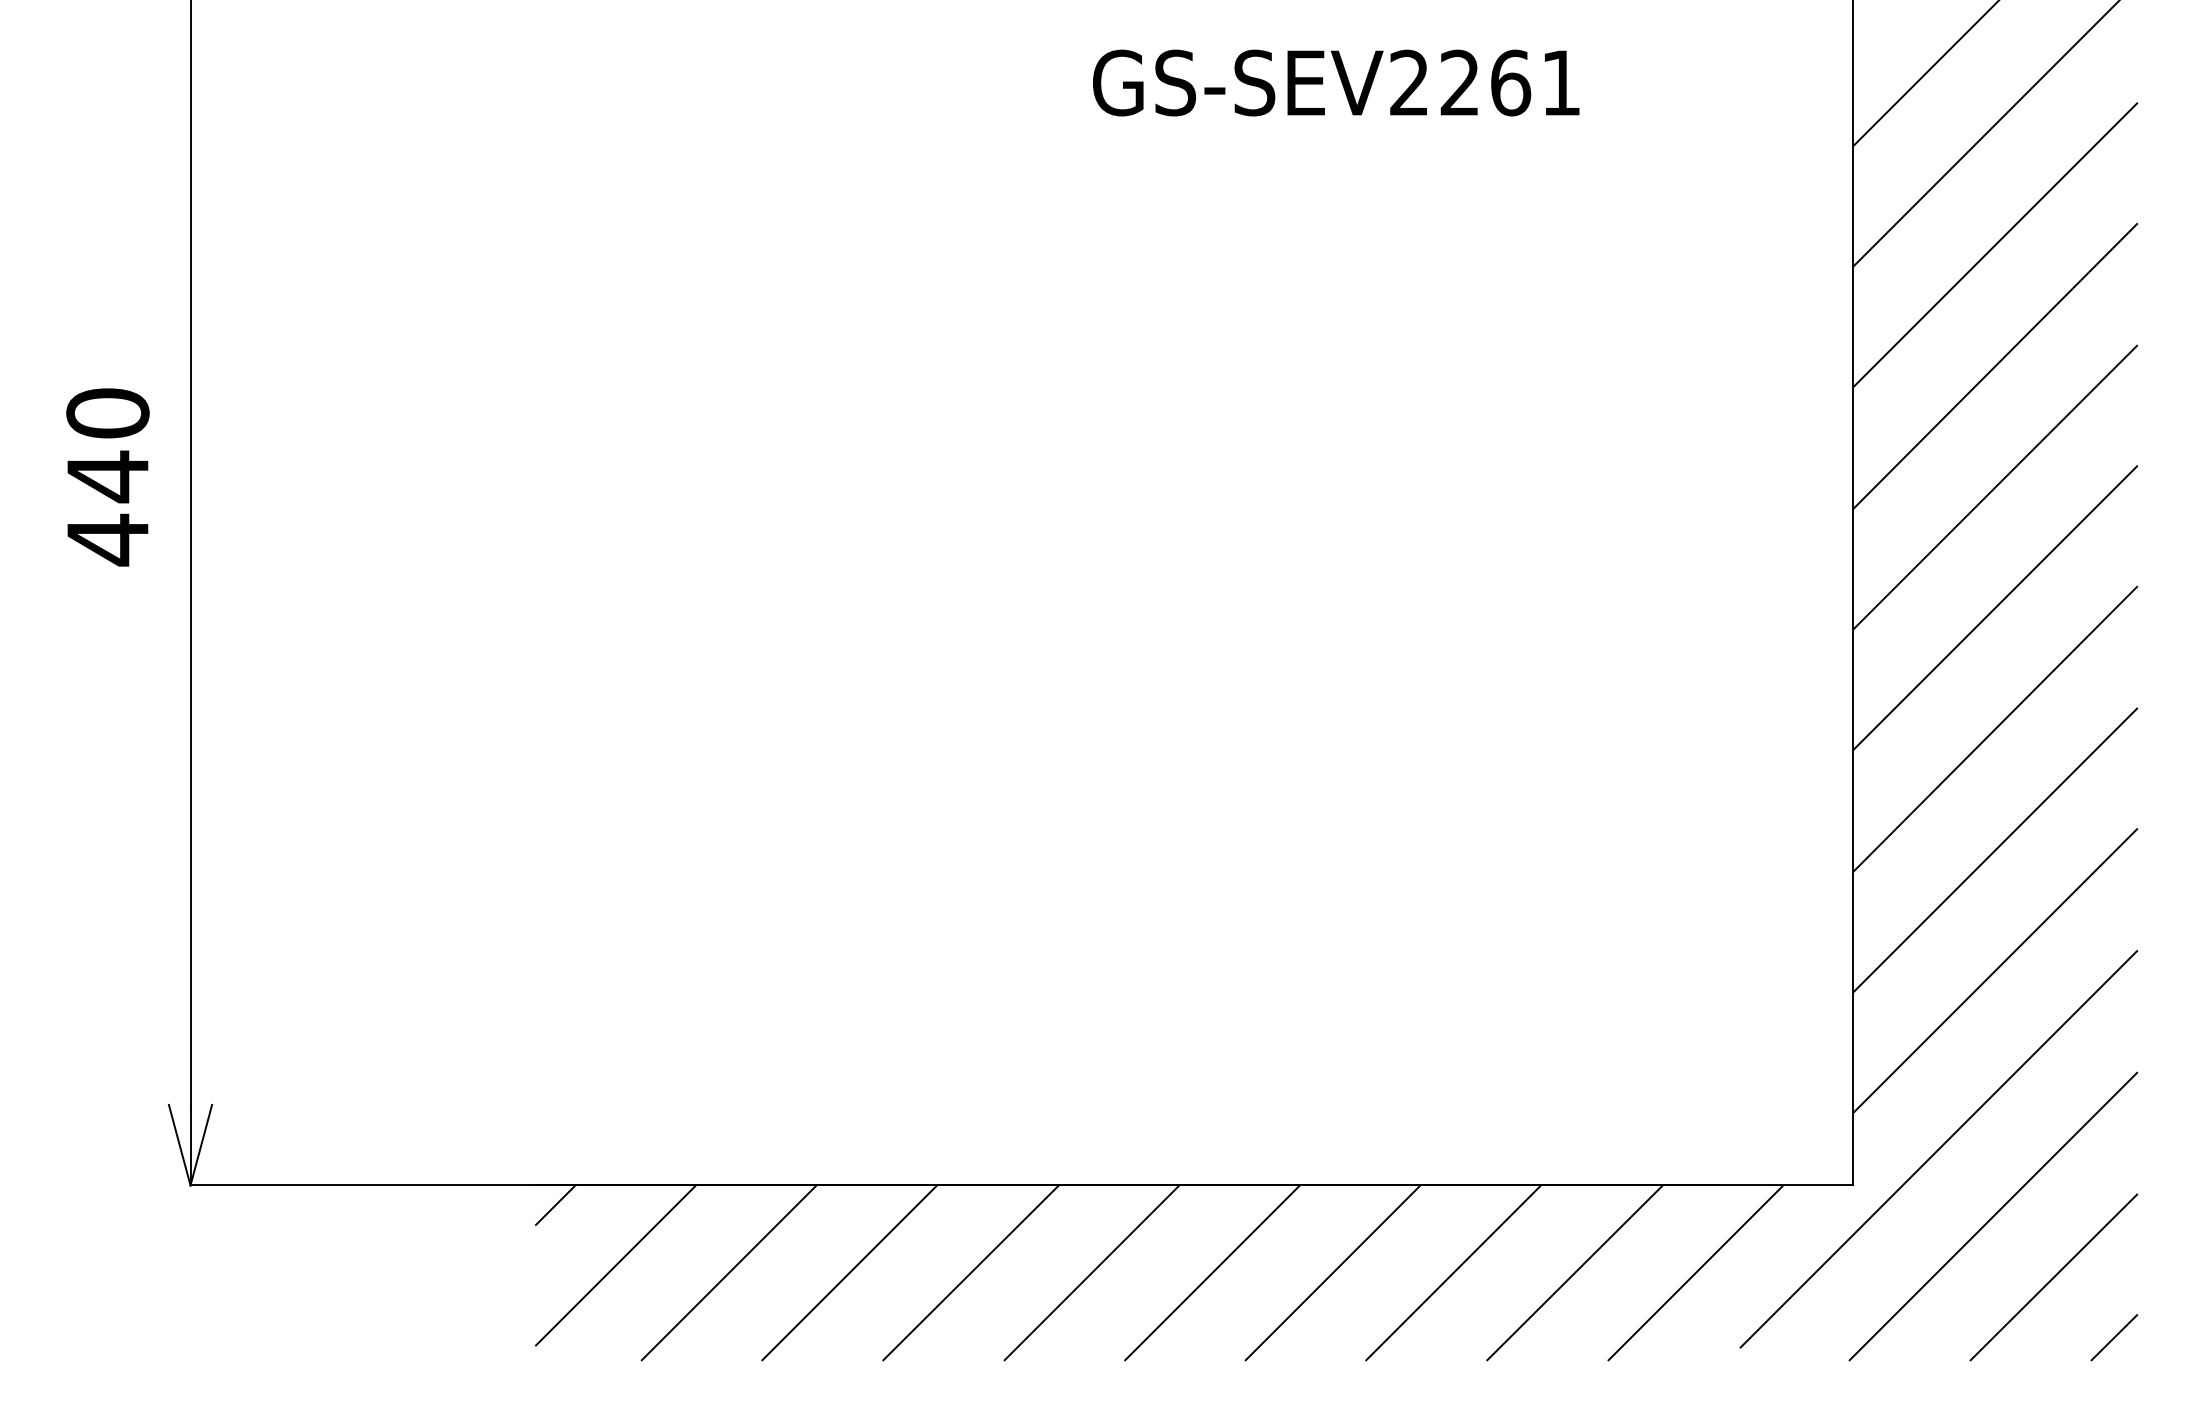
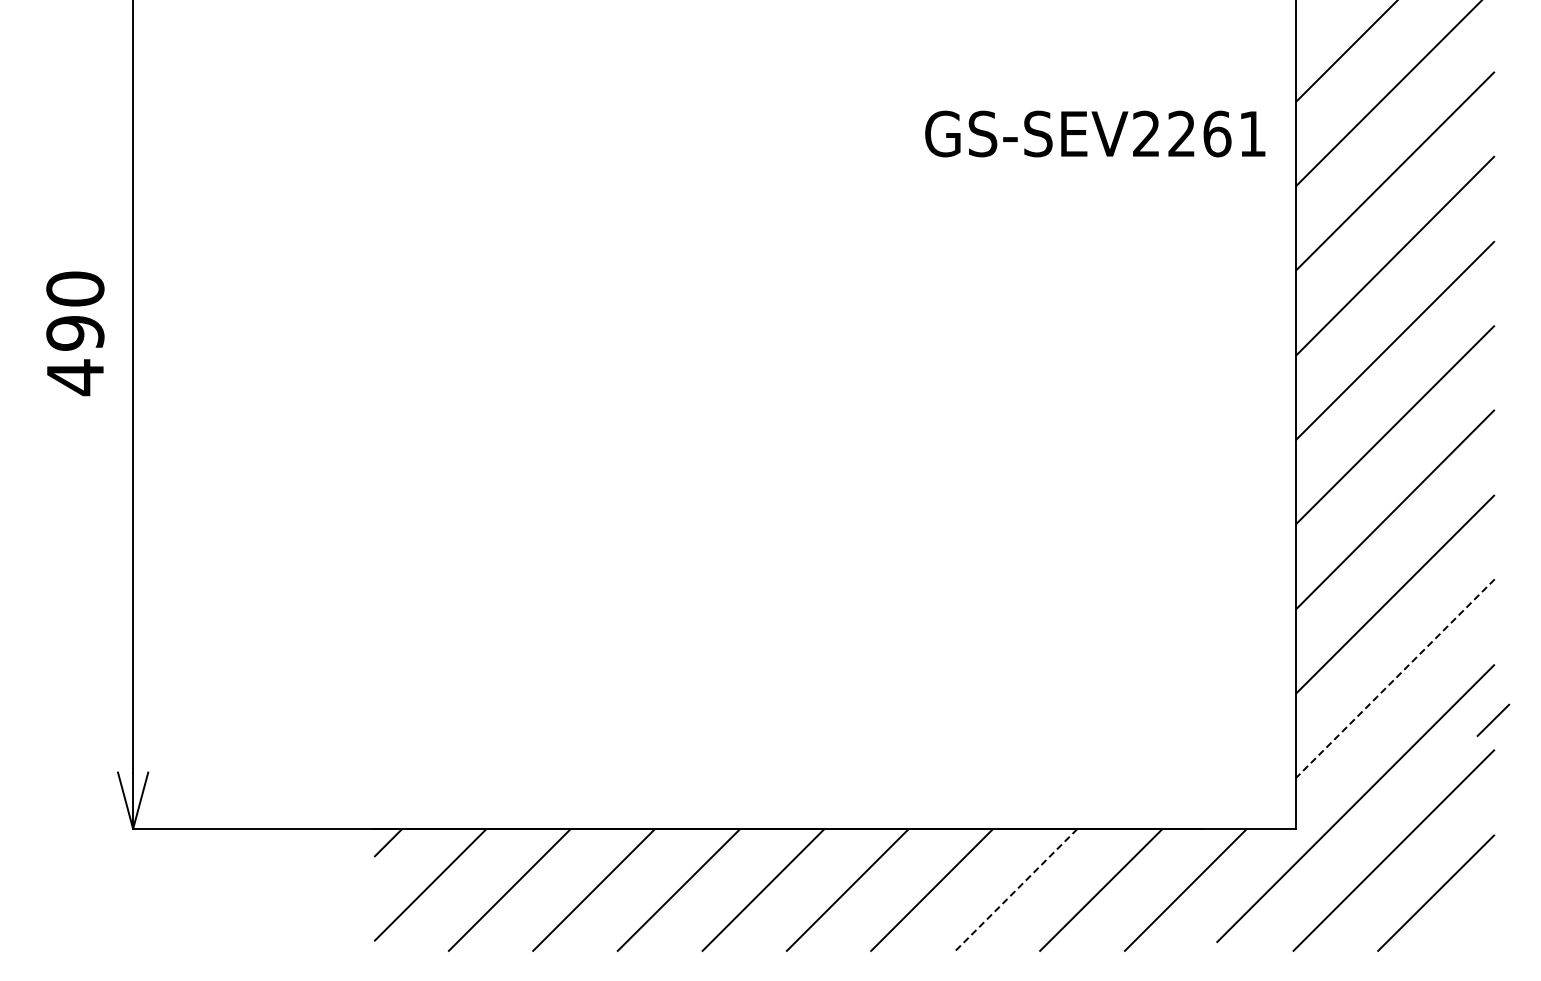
text: (1336, 82) -> (1095, 133), moved
text: (108, 476) -> (75, 333), 440 -> 490
line: (1995, 970) -> (1395, 678), solid -> dashed
line: (1453, 1273) -> (1016, 890), solid -> dashed
line: (2114, 1336) -> (1493, 719), moved

